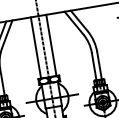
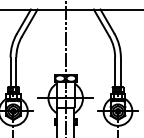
line: (51, 45) -> (74, 42), removed
line: (36, 48) -> (57, 42), removed

